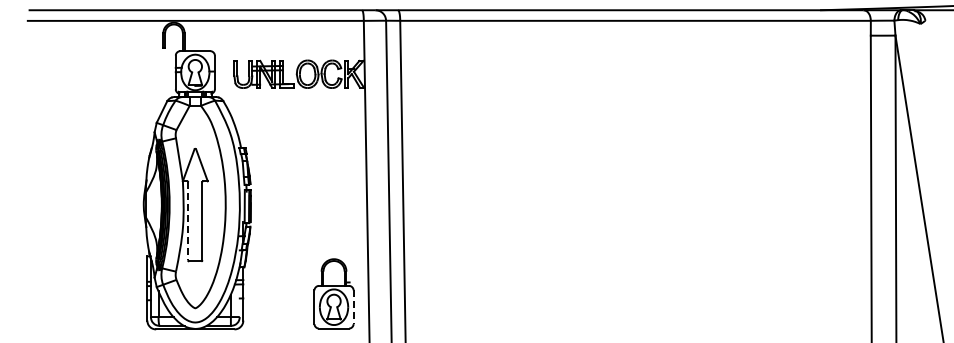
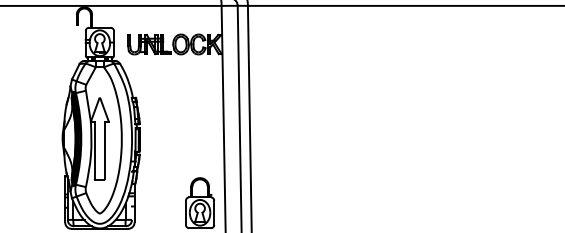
line: (188, 221) -> (94, 150), dashed -> solid
line: (353, 307) -> (214, 213), dashed -> solid

